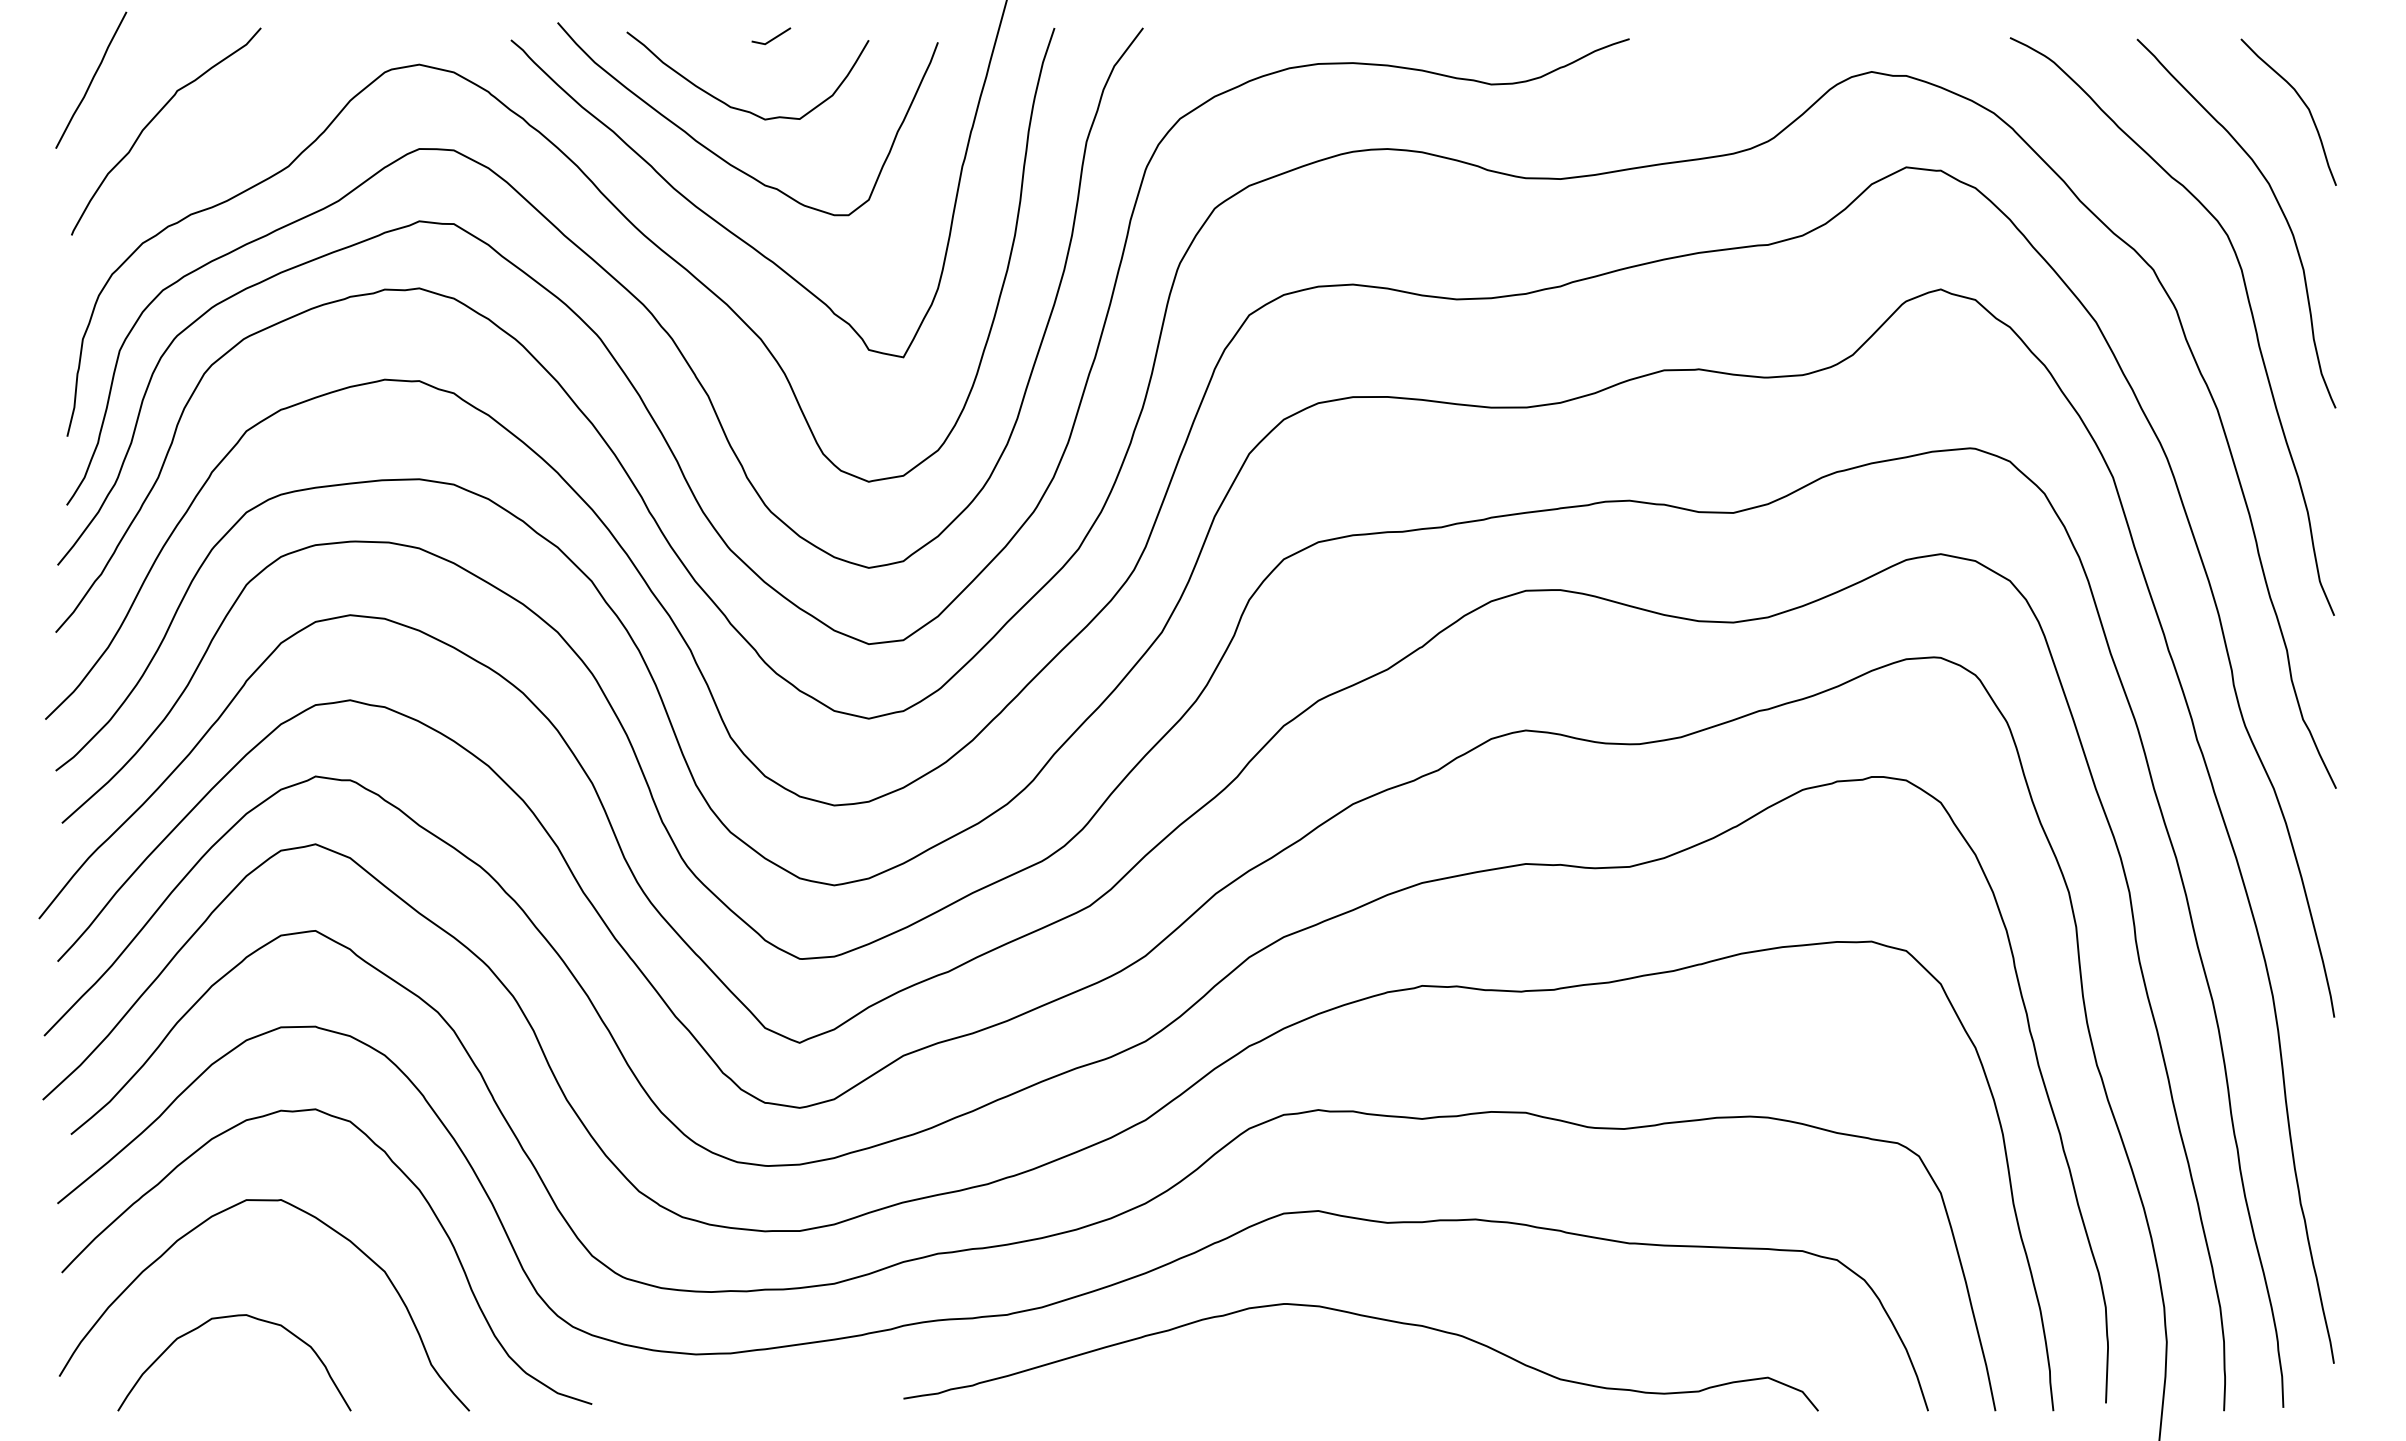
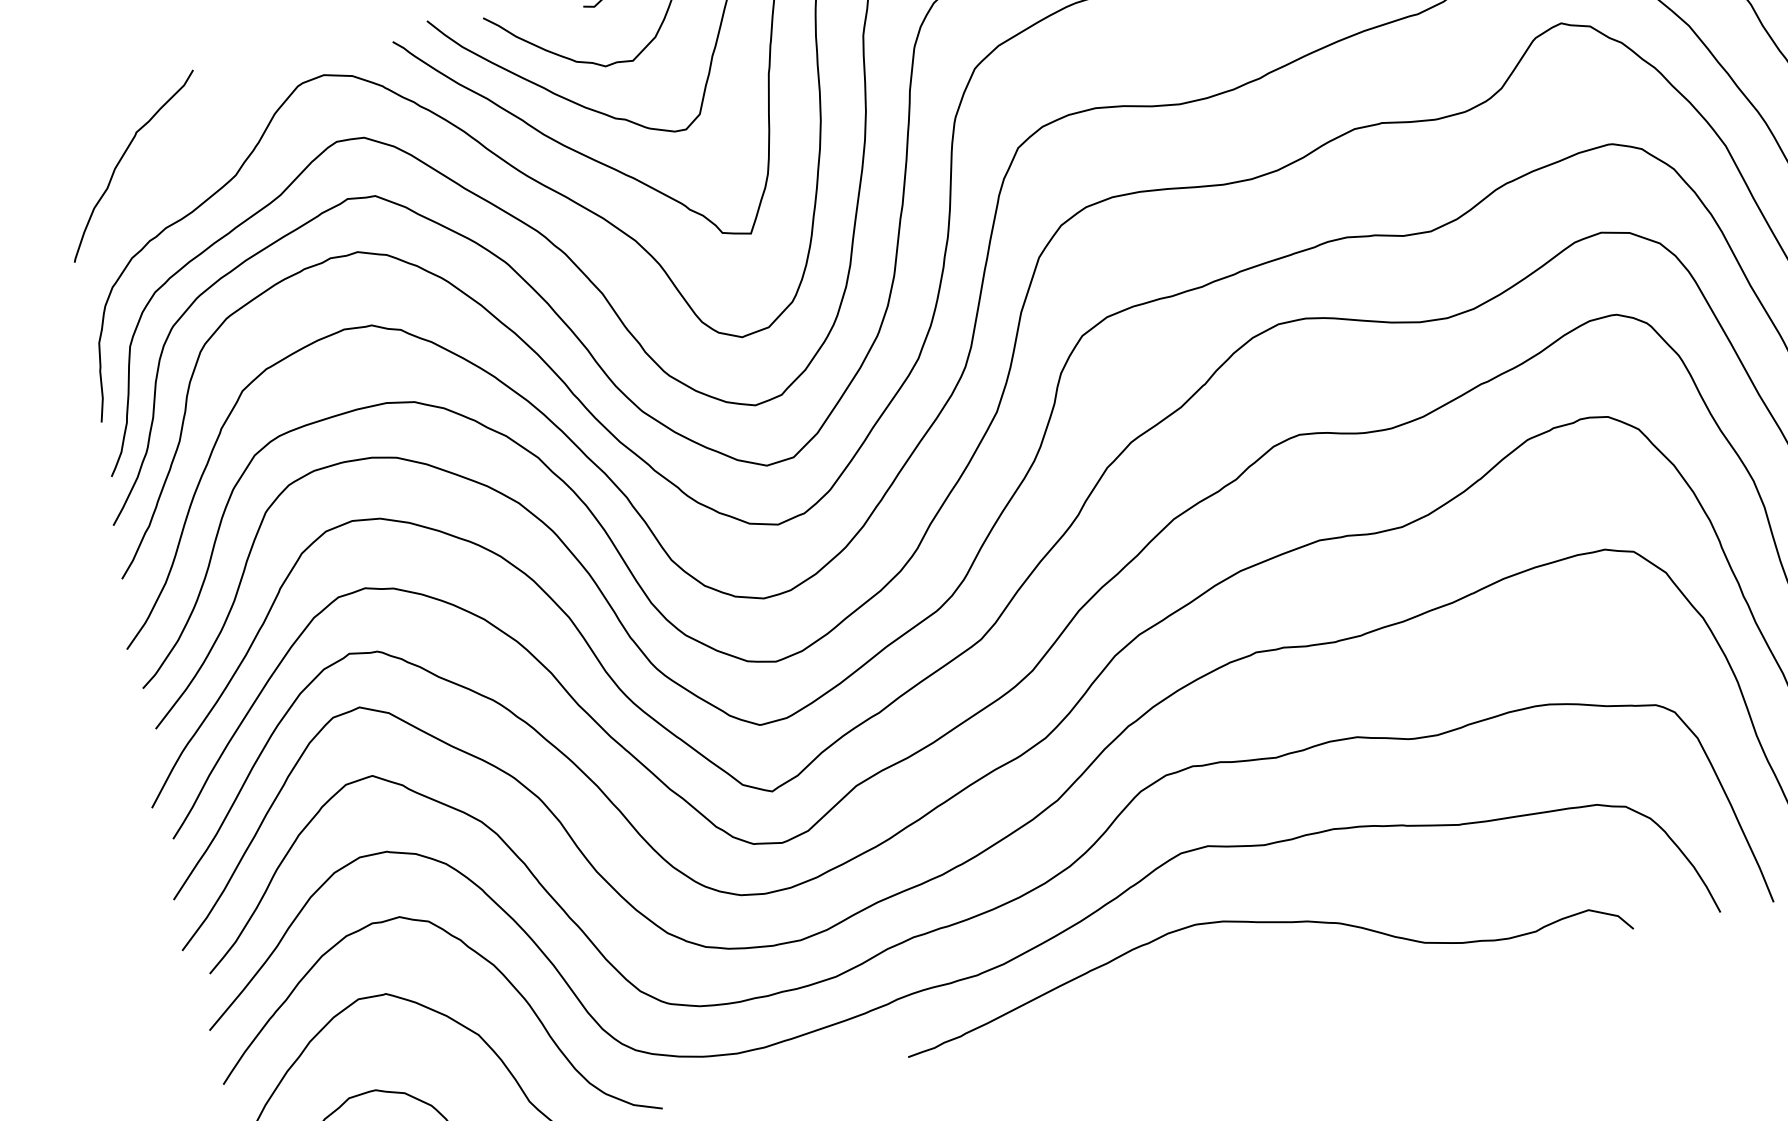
curve: (91, 79) -> (66, 136), removed

